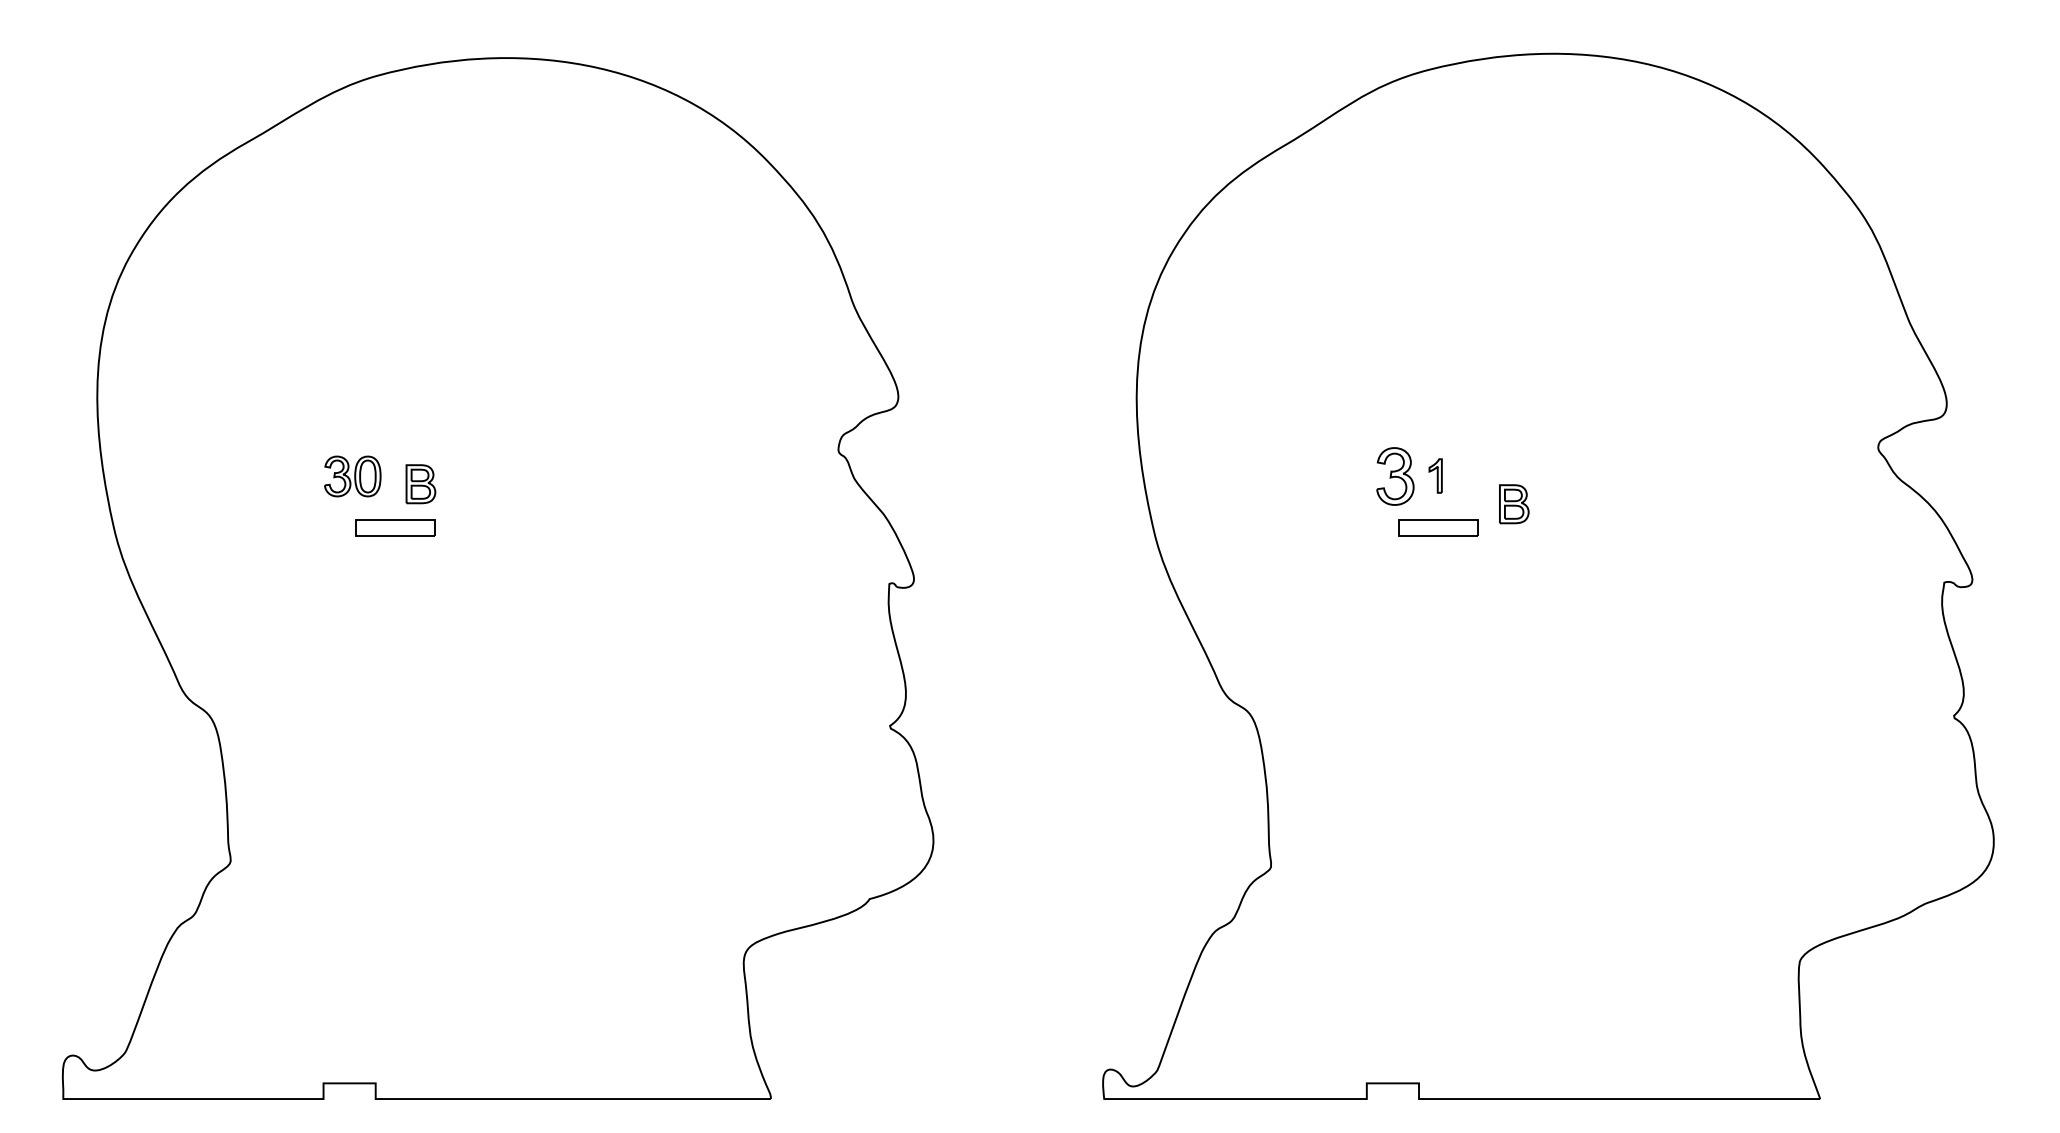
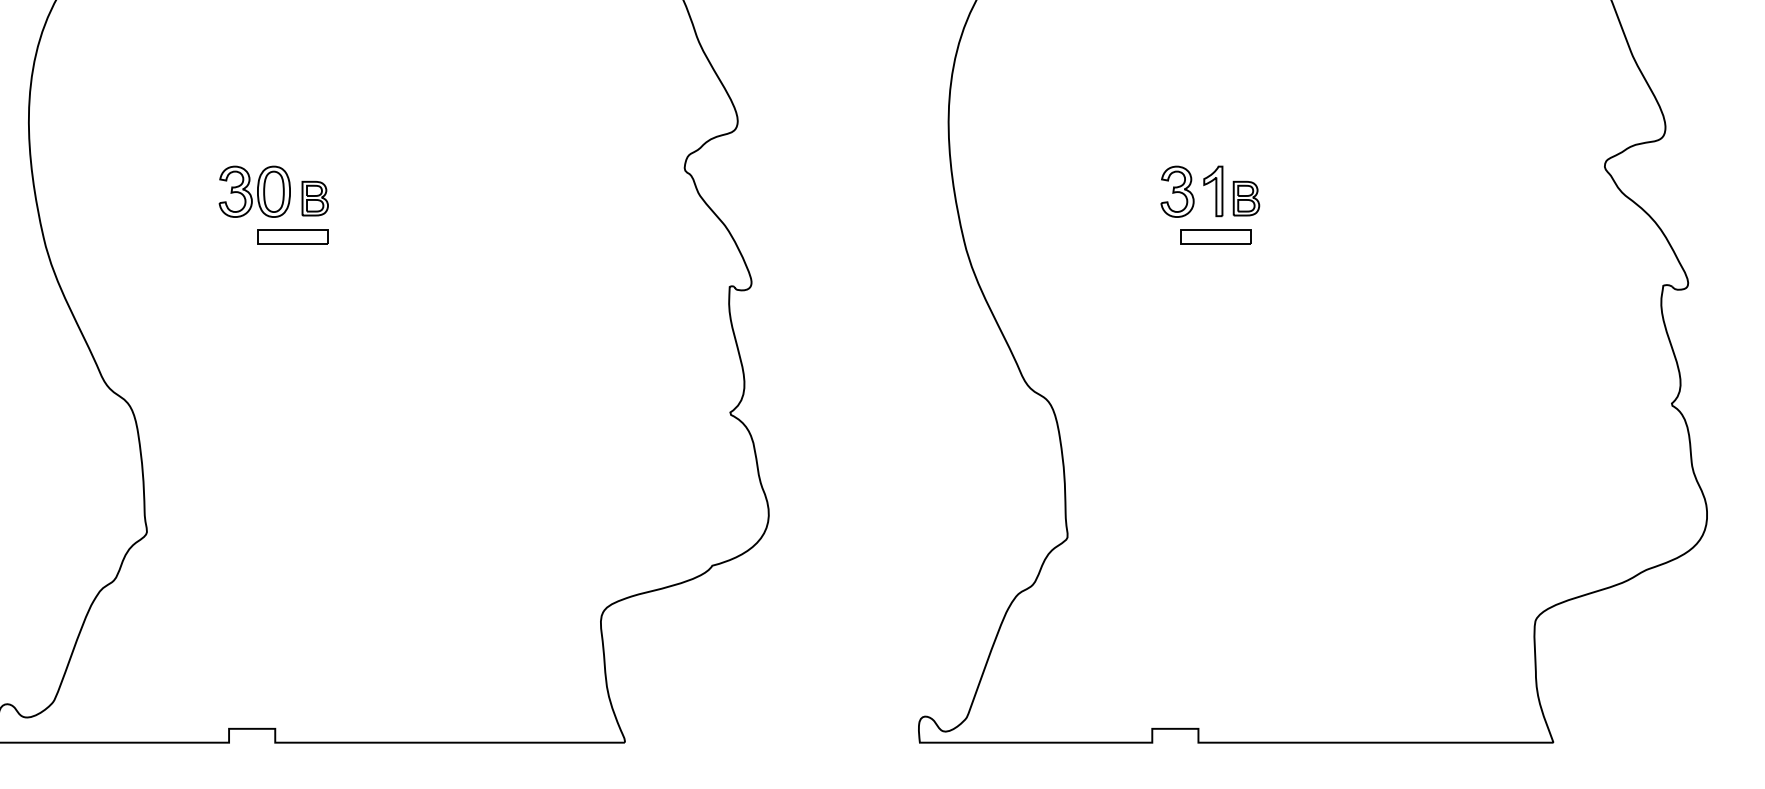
part: (1435, 475) -> (1213, 190), size x1.67
part: (352, 476) -> (254, 191), size x1.43
part: (1514, 504) -> (1246, 198), moved

